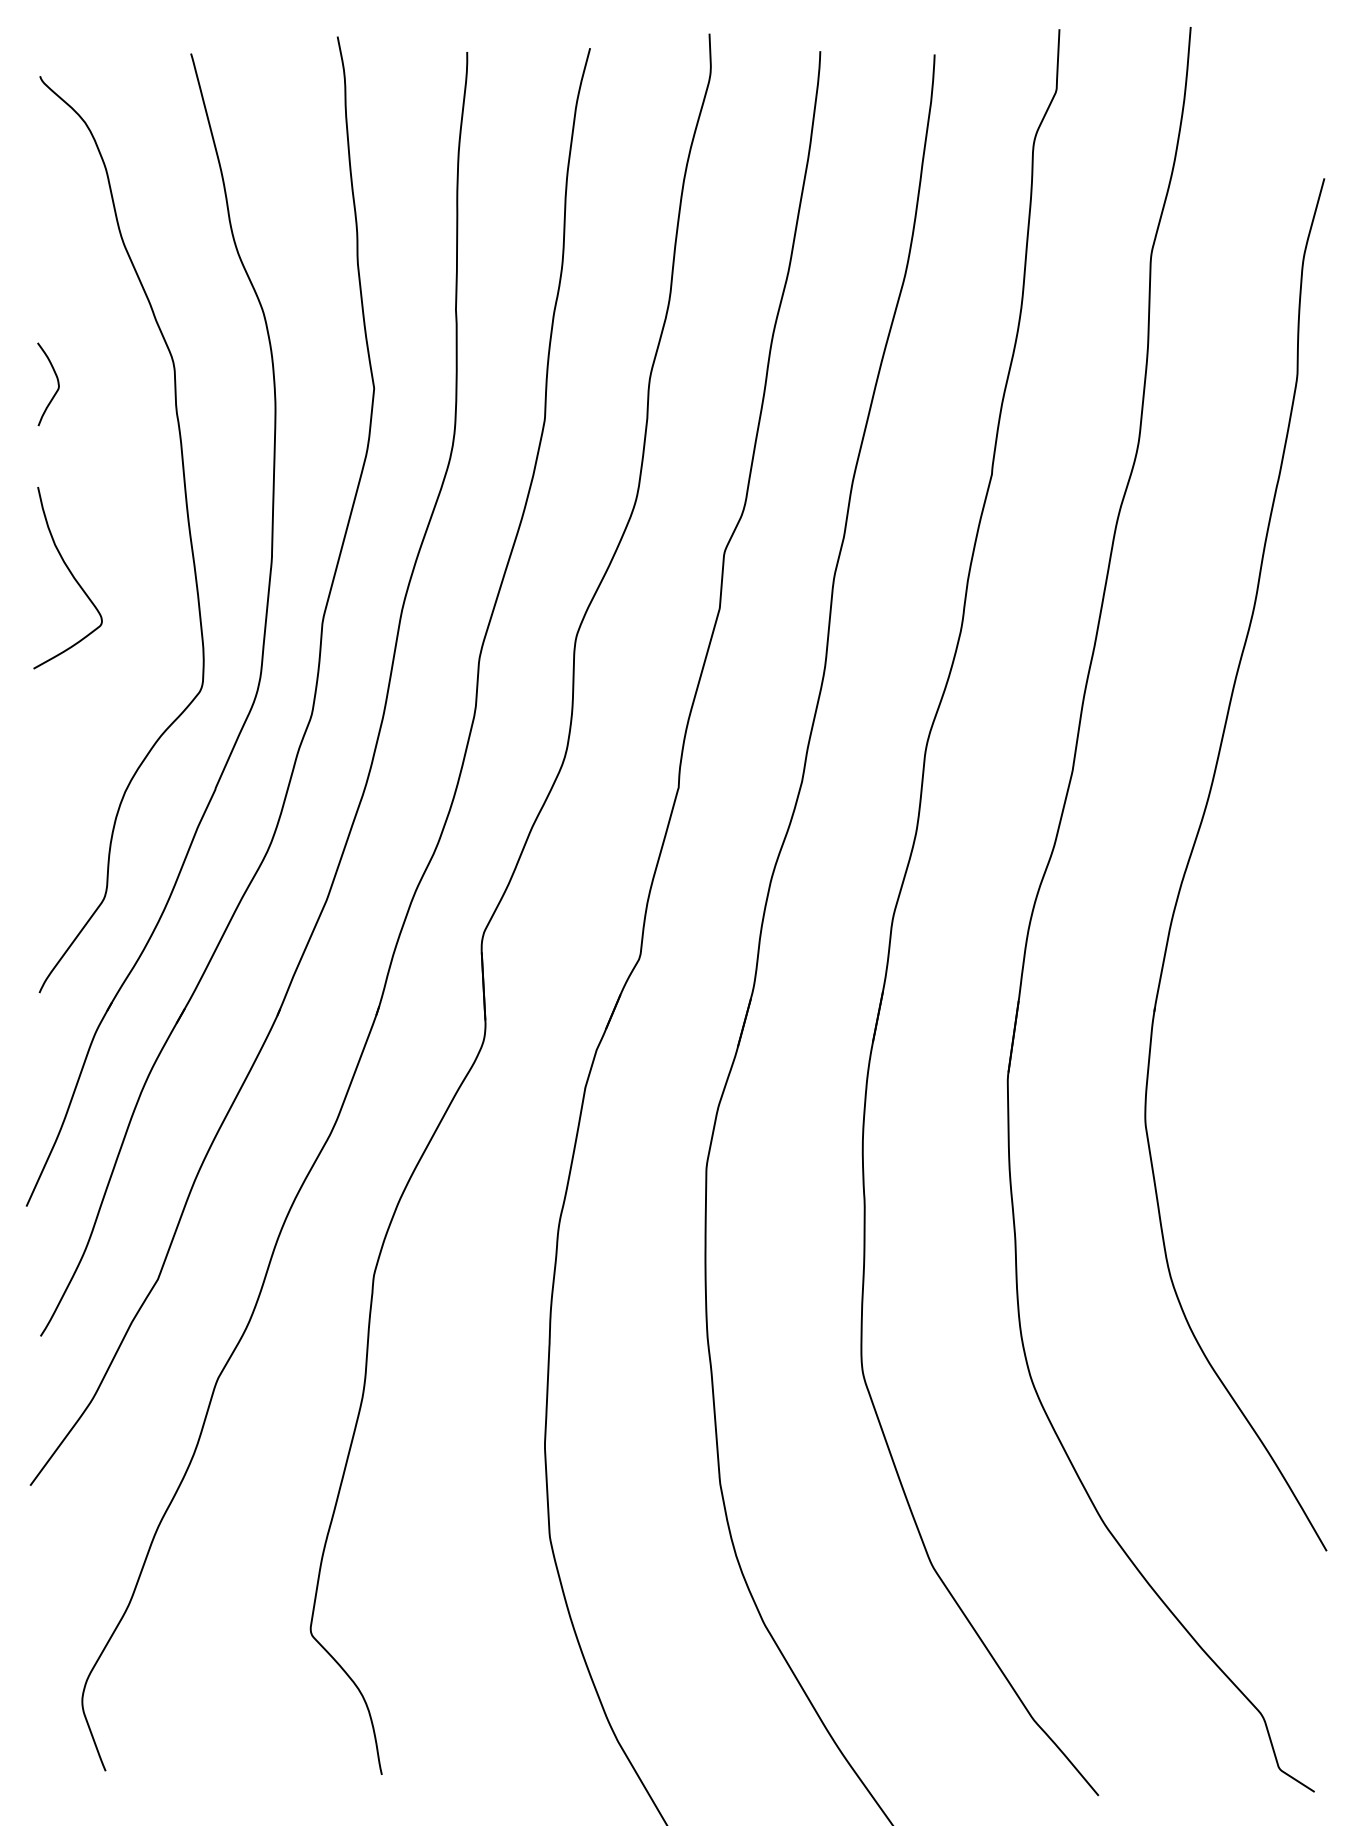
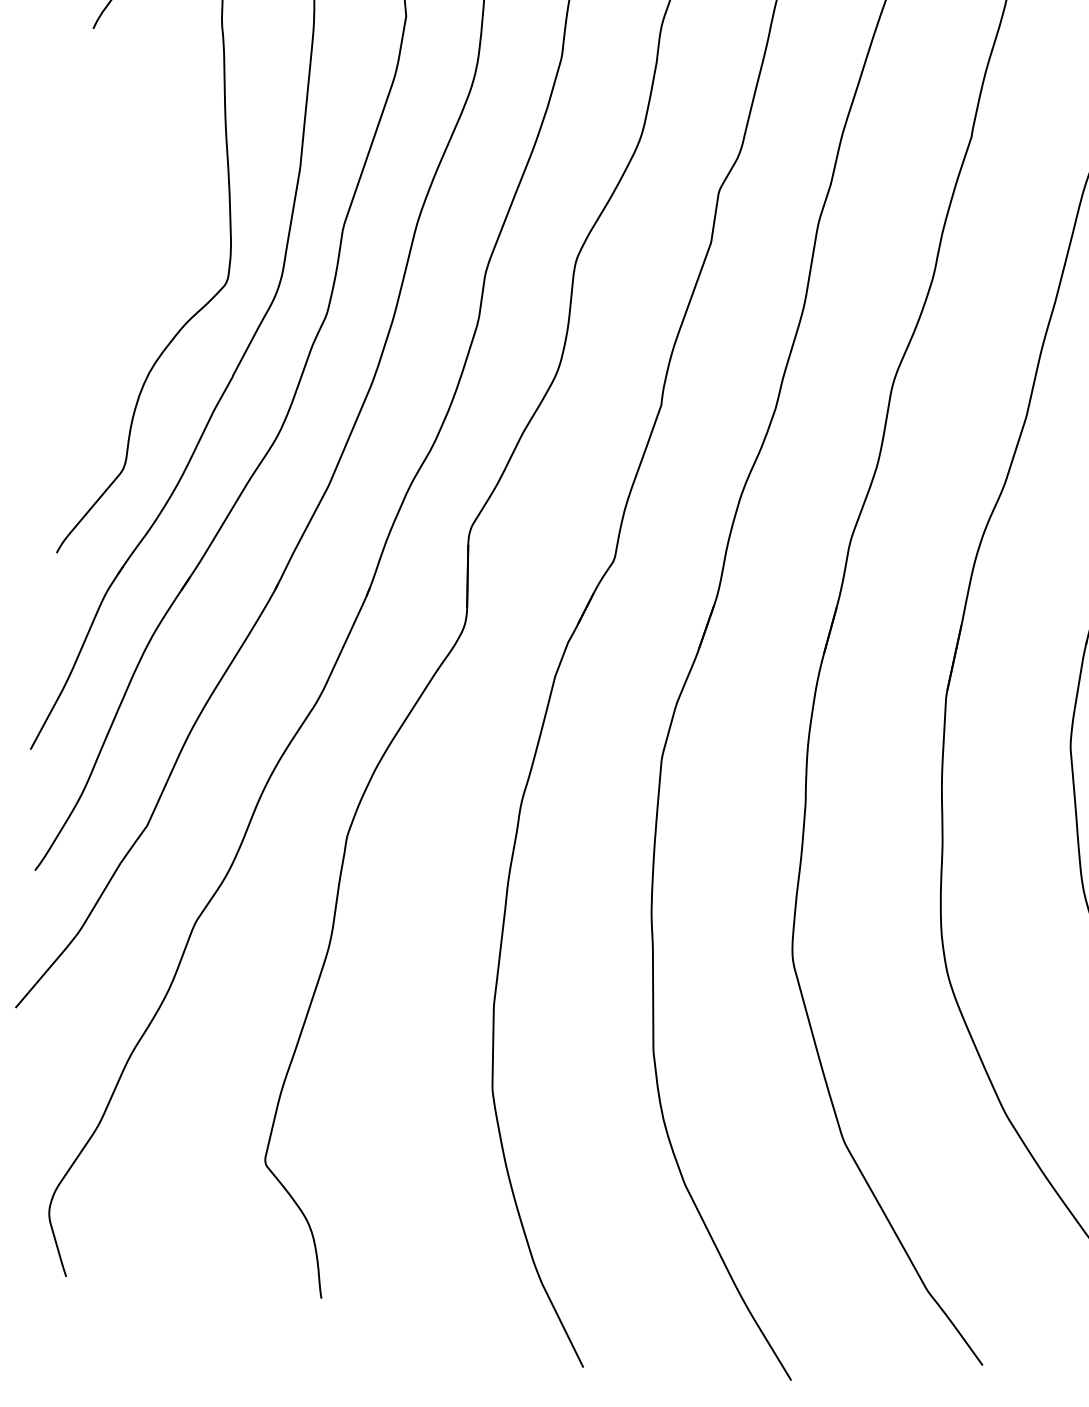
curve: (71, 575) -> (113, 169), removed

